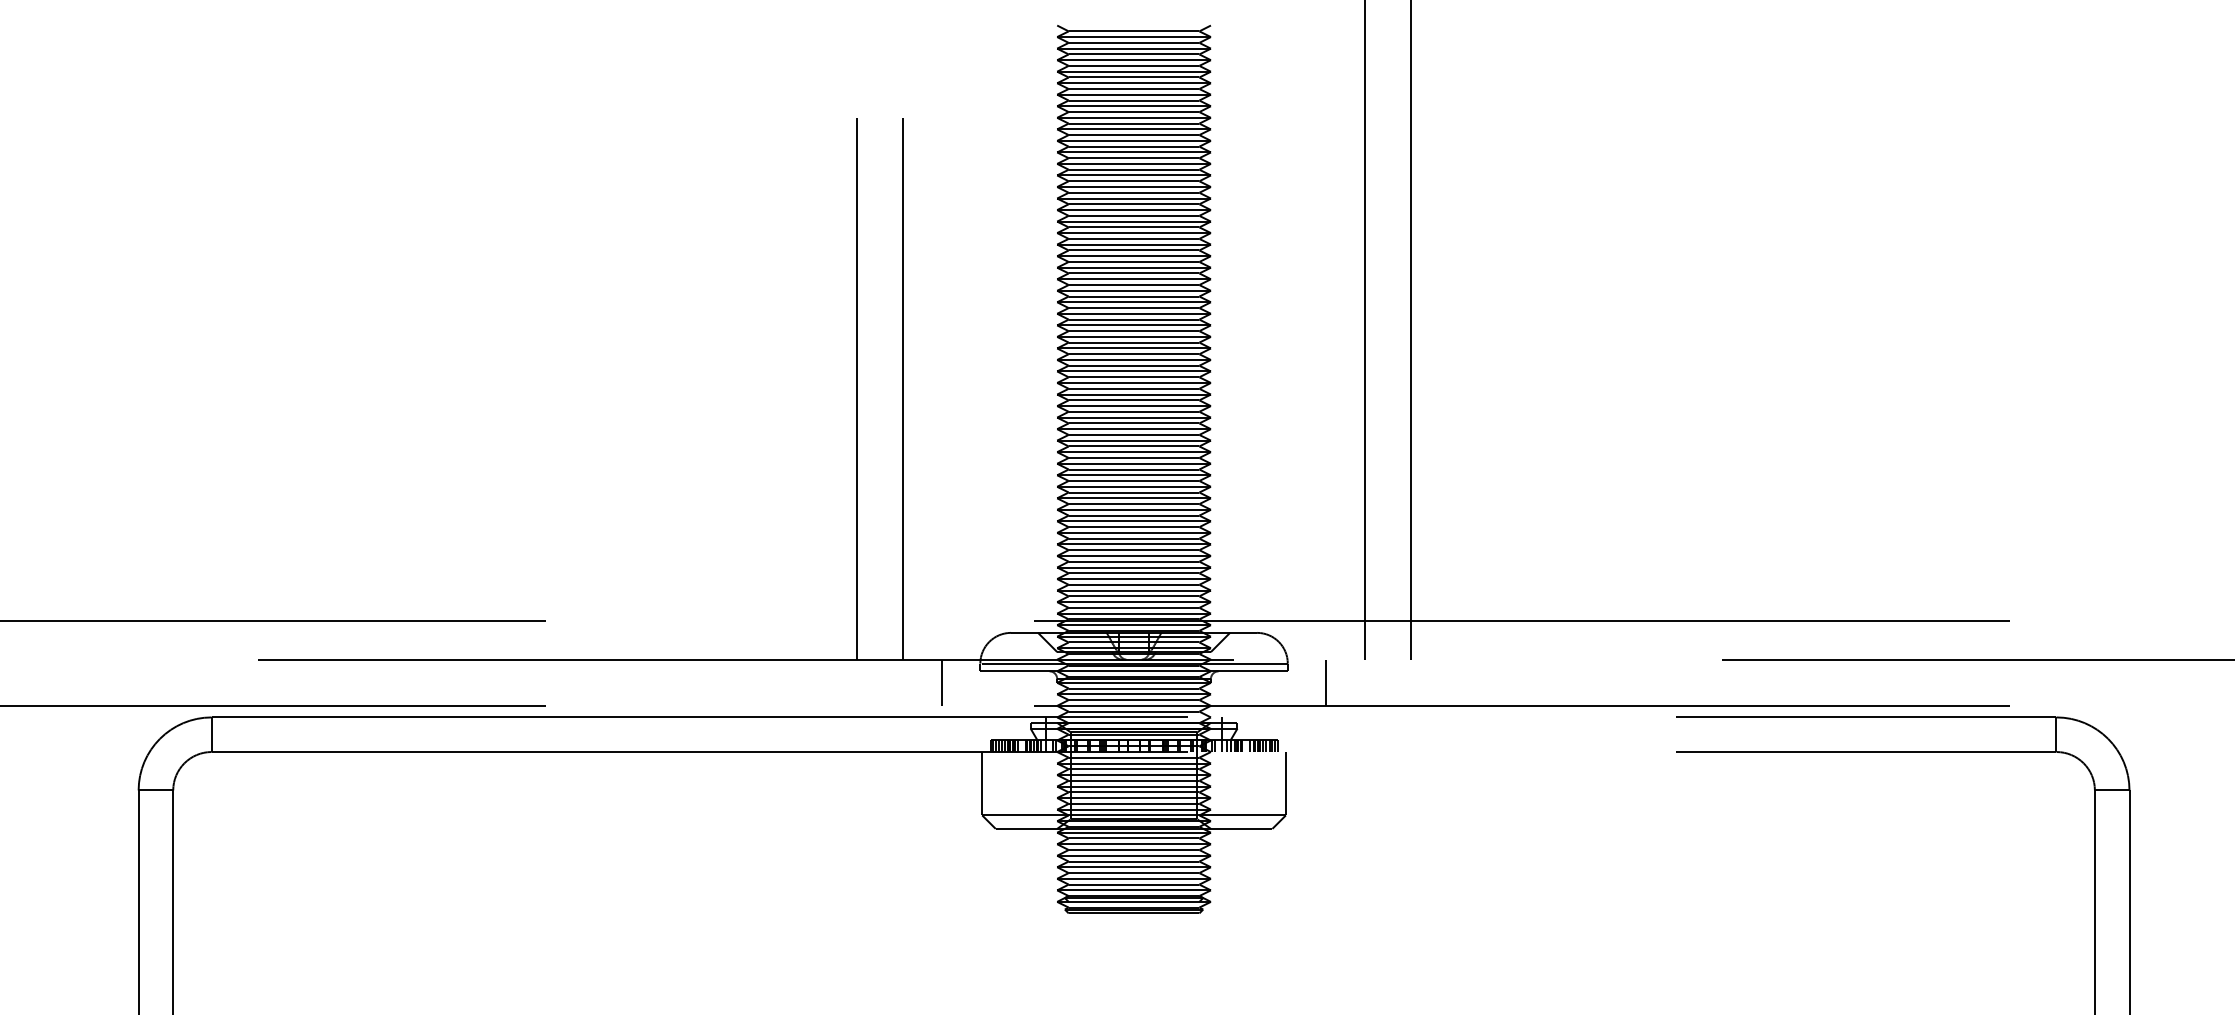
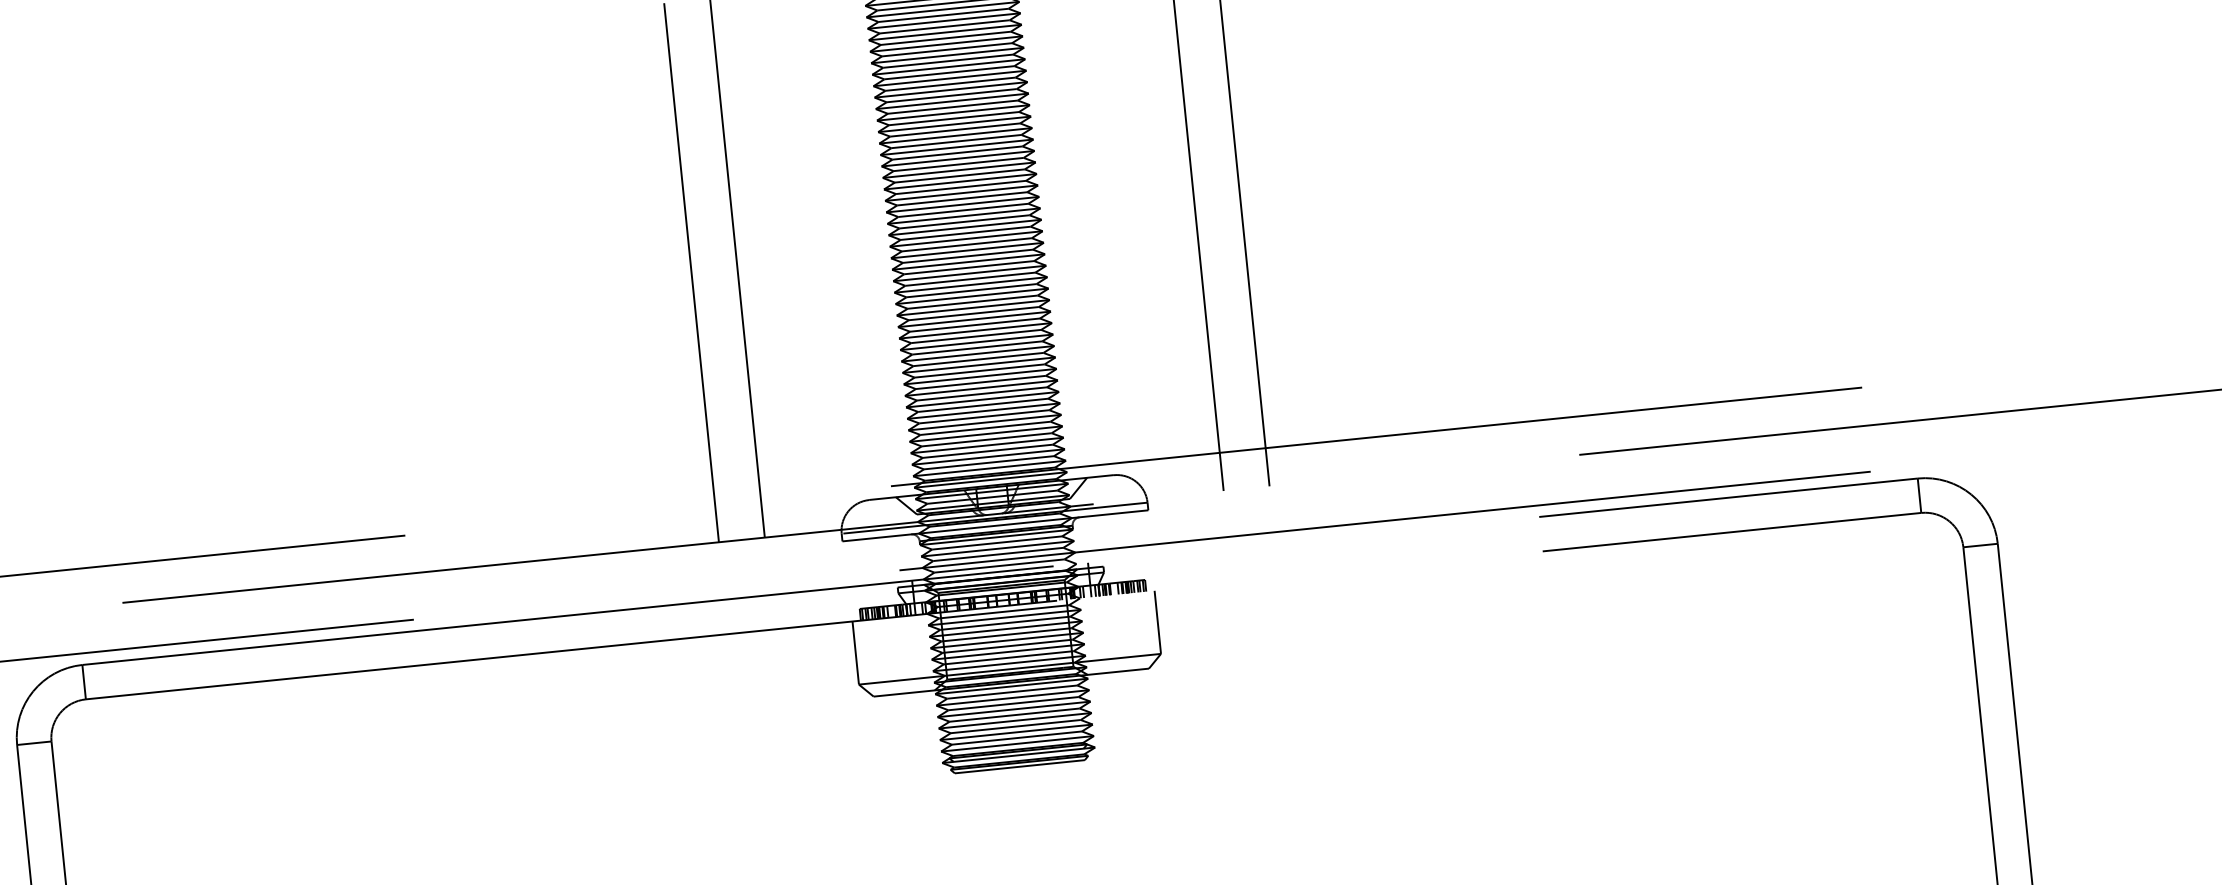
line: (941, 682) -> (804, 556), removed
line: (1326, 682) -> (1187, 517), removed

